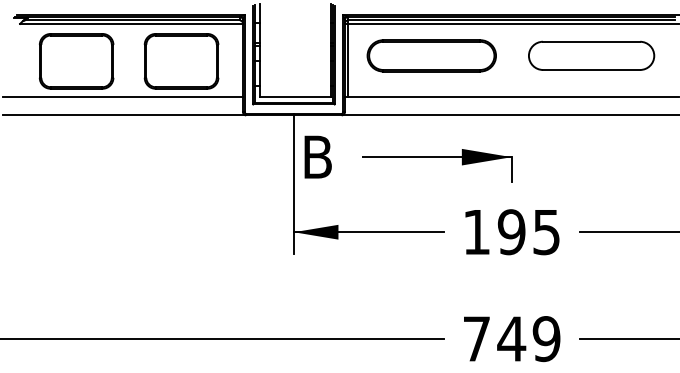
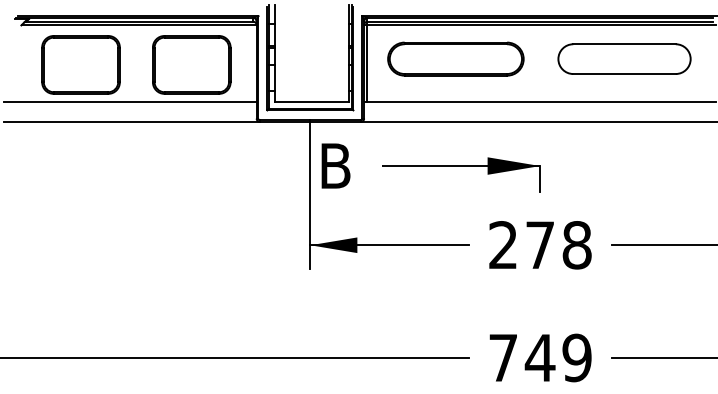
text: (511, 232) -> (540, 245), 195 -> 278

